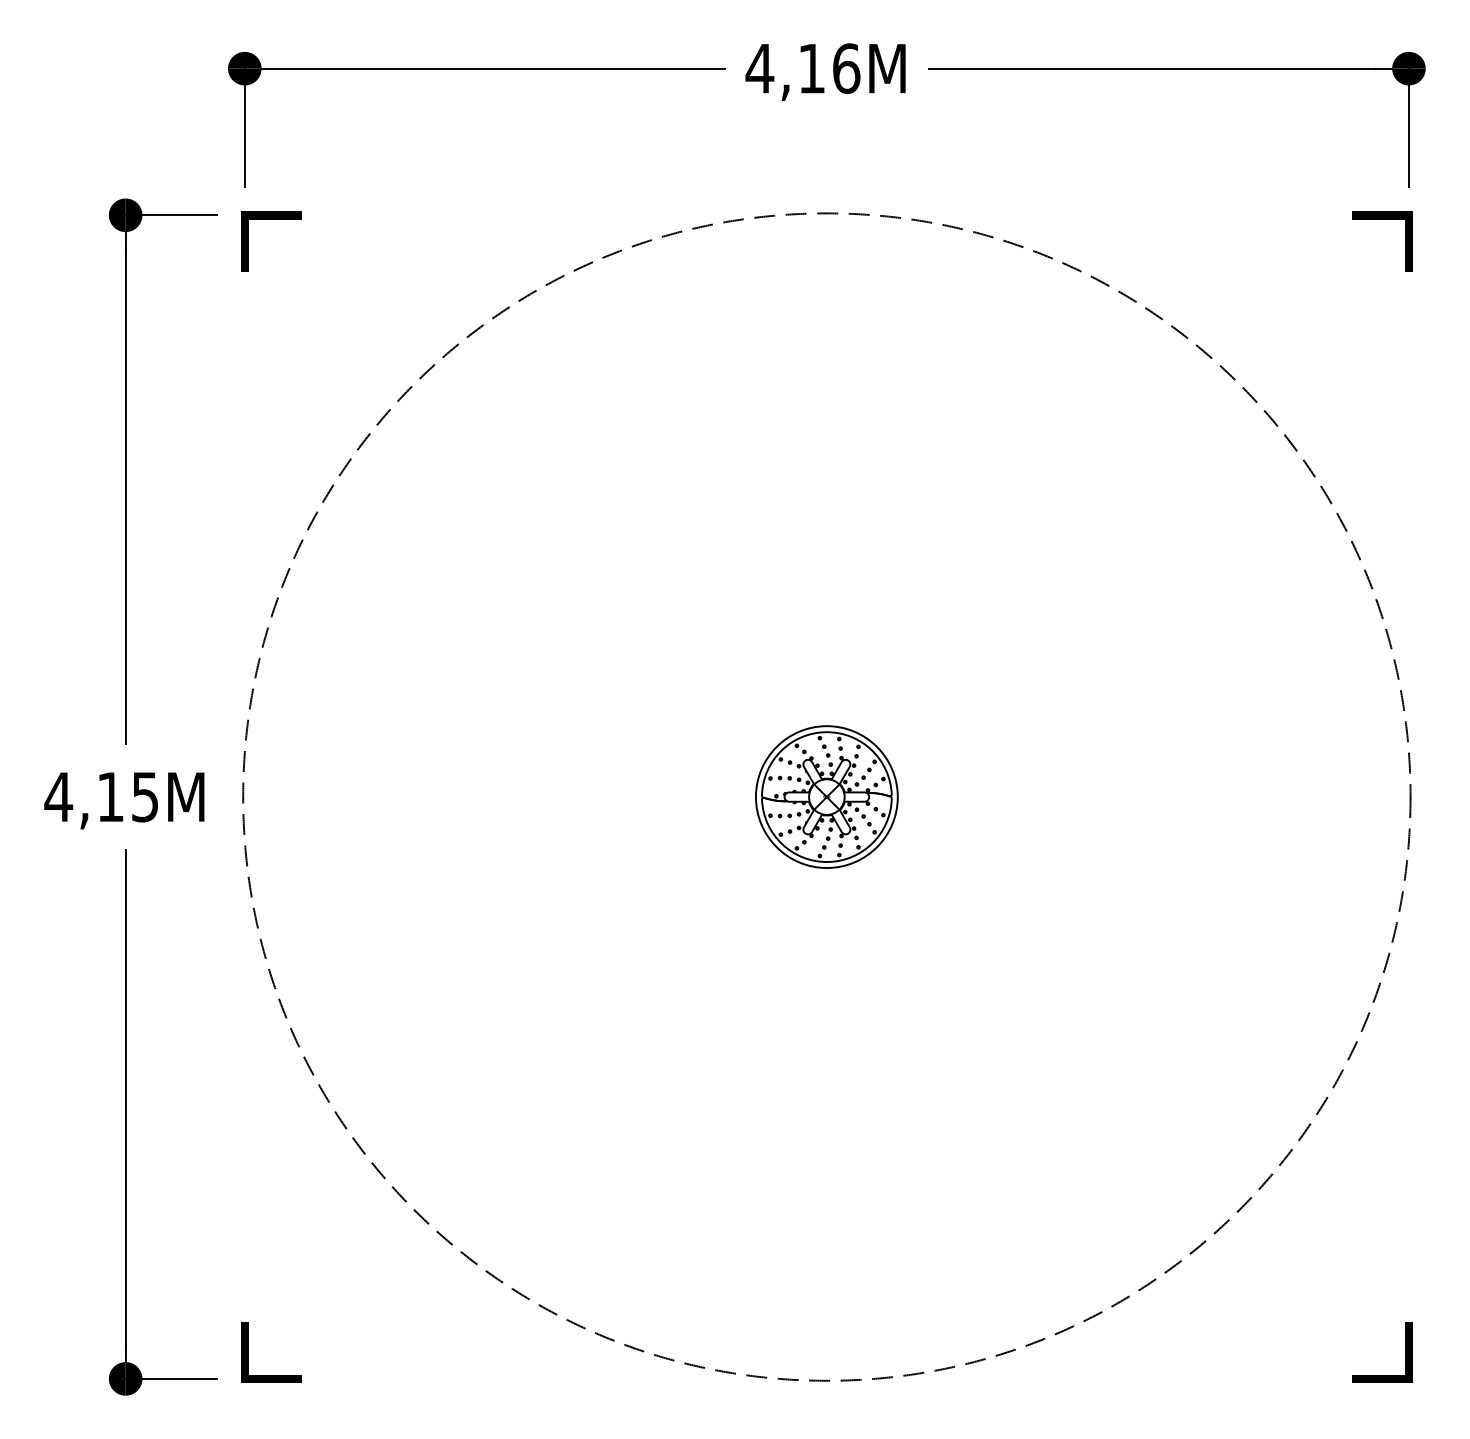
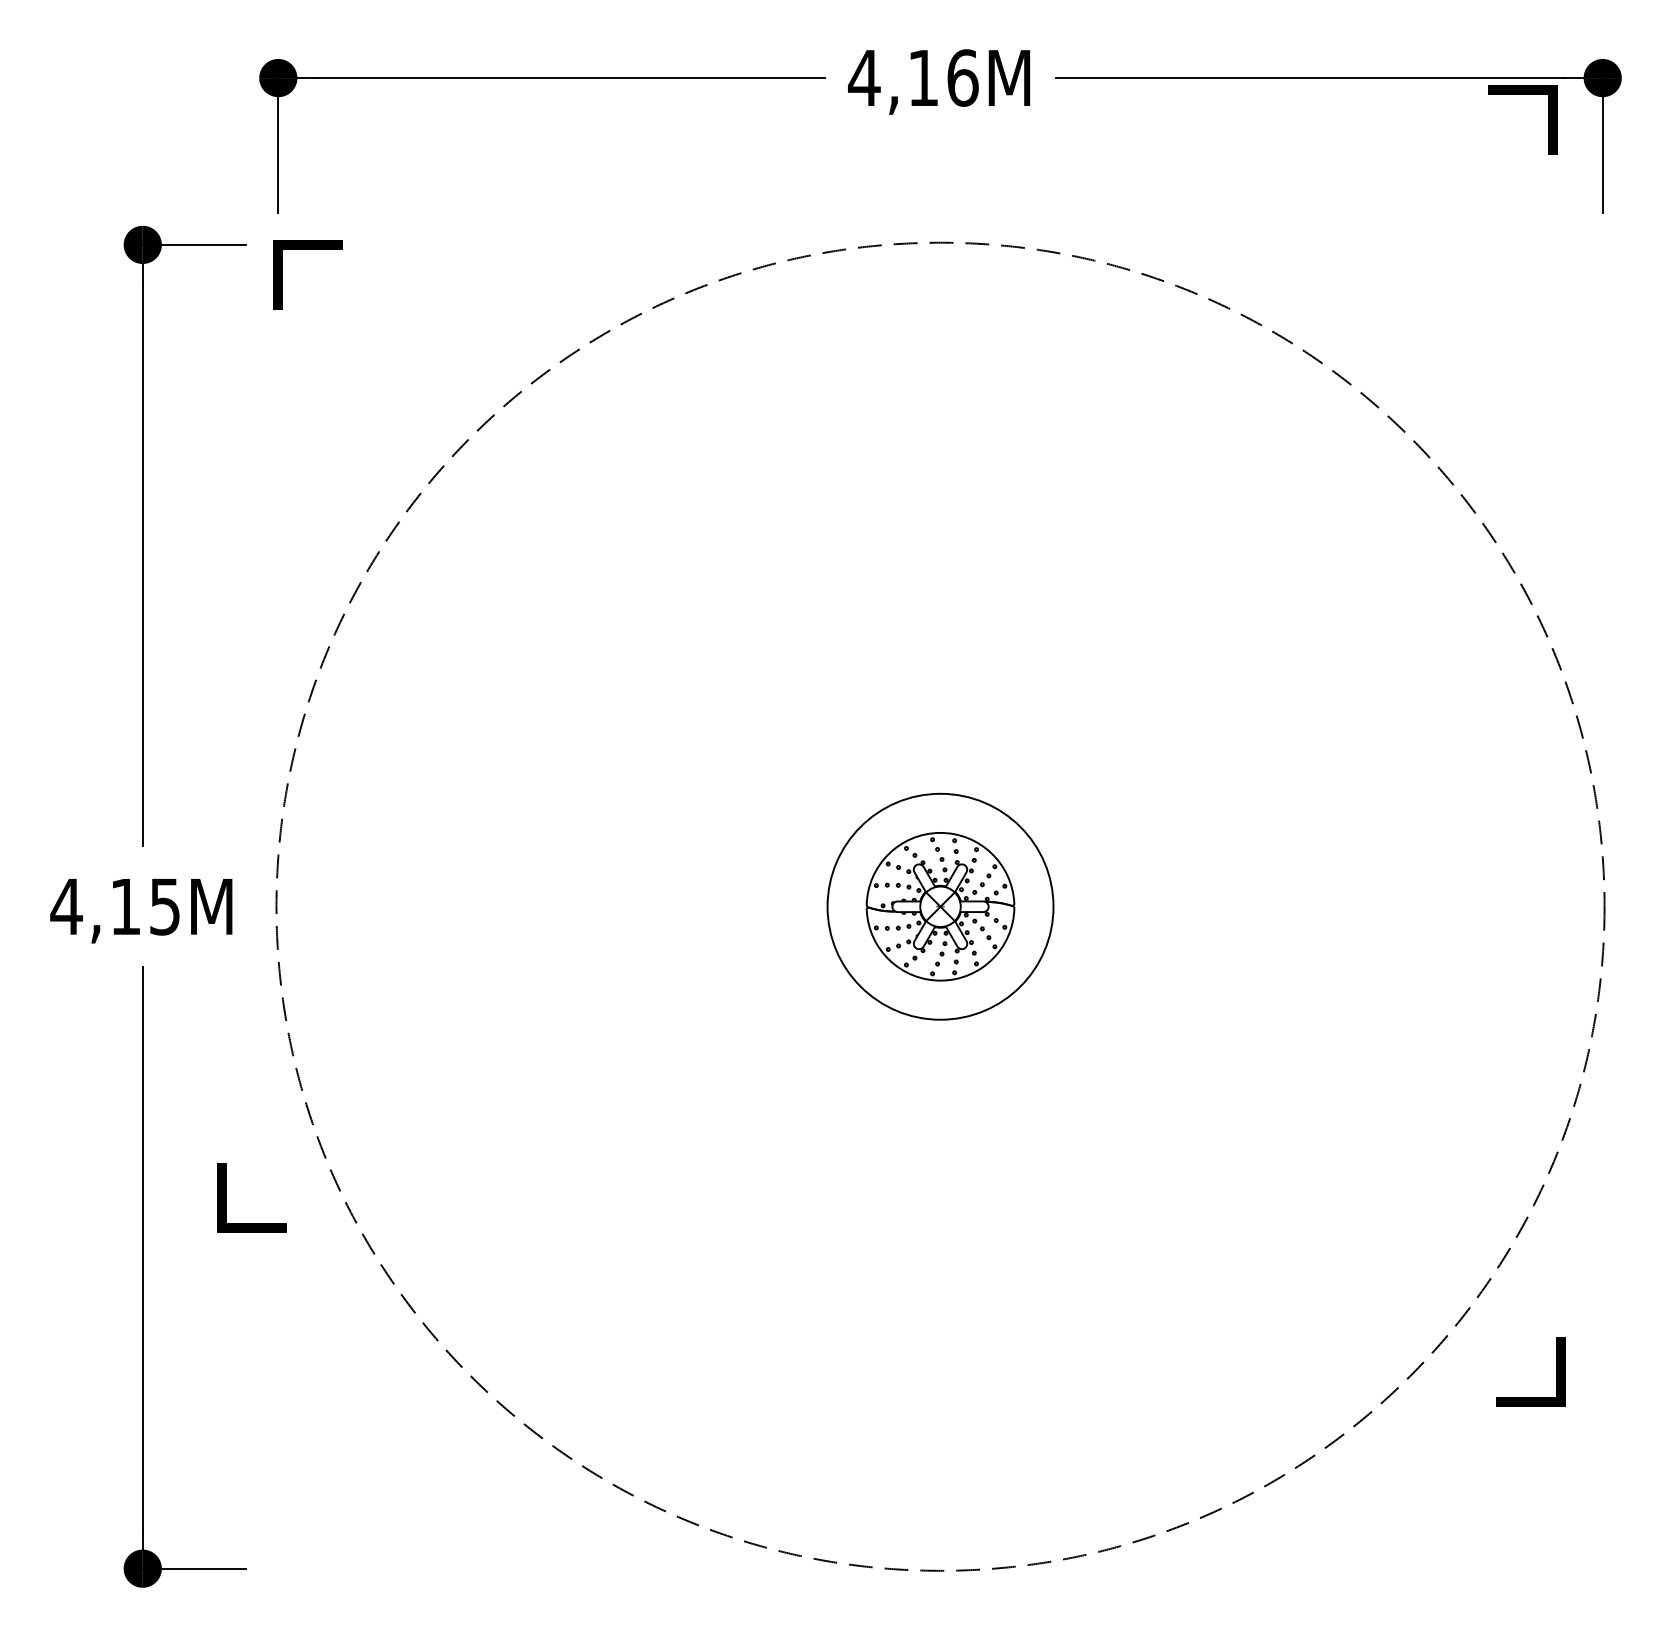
part: (1382, 219) -> (1522, 94), moved
circle: (826, 796) -> (940, 906), size x1.4
part: (248, 1352) -> (226, 1197), moved
part: (1405, 1352) -> (1556, 1371), moved

